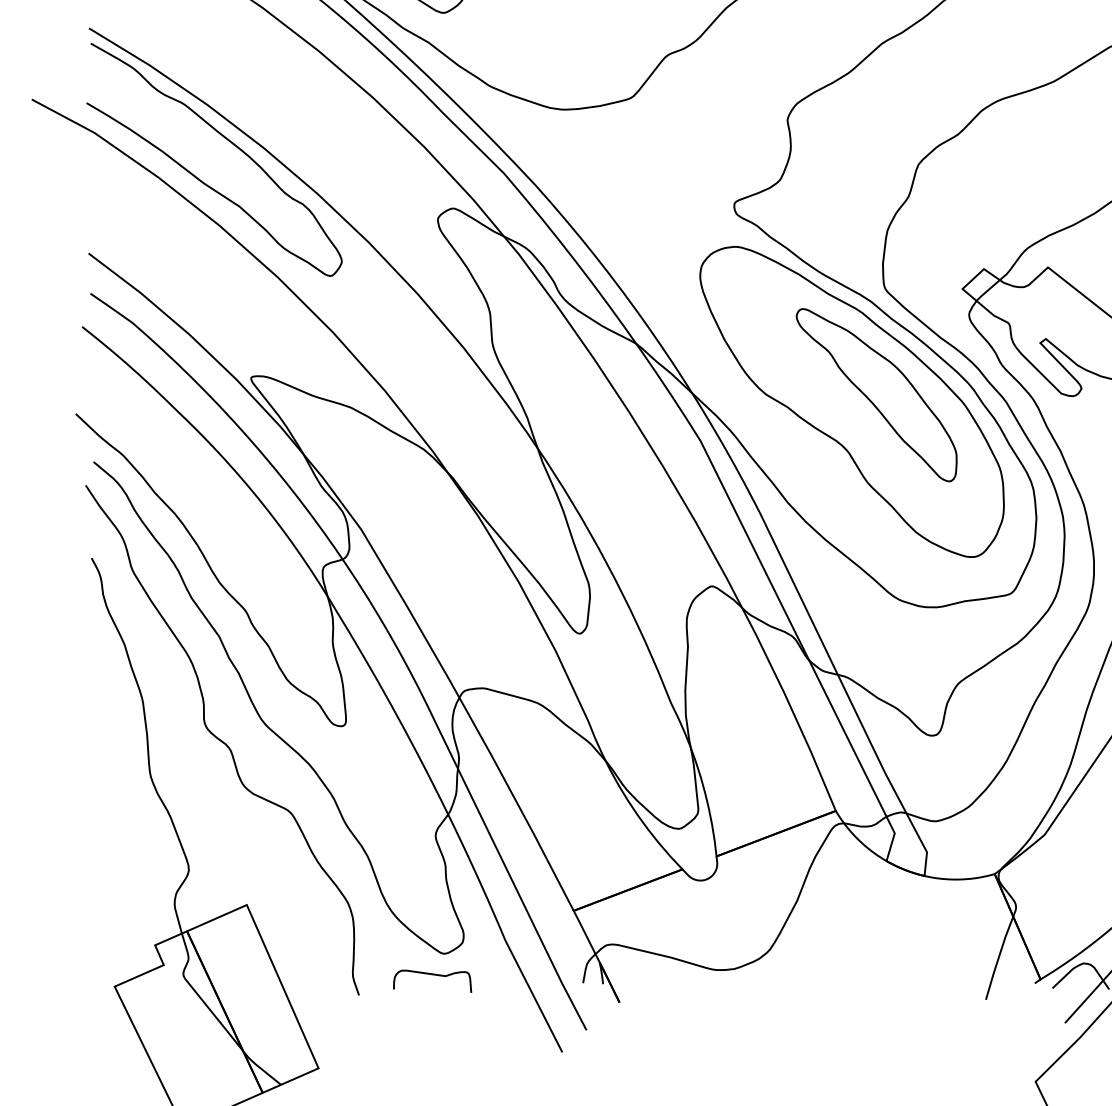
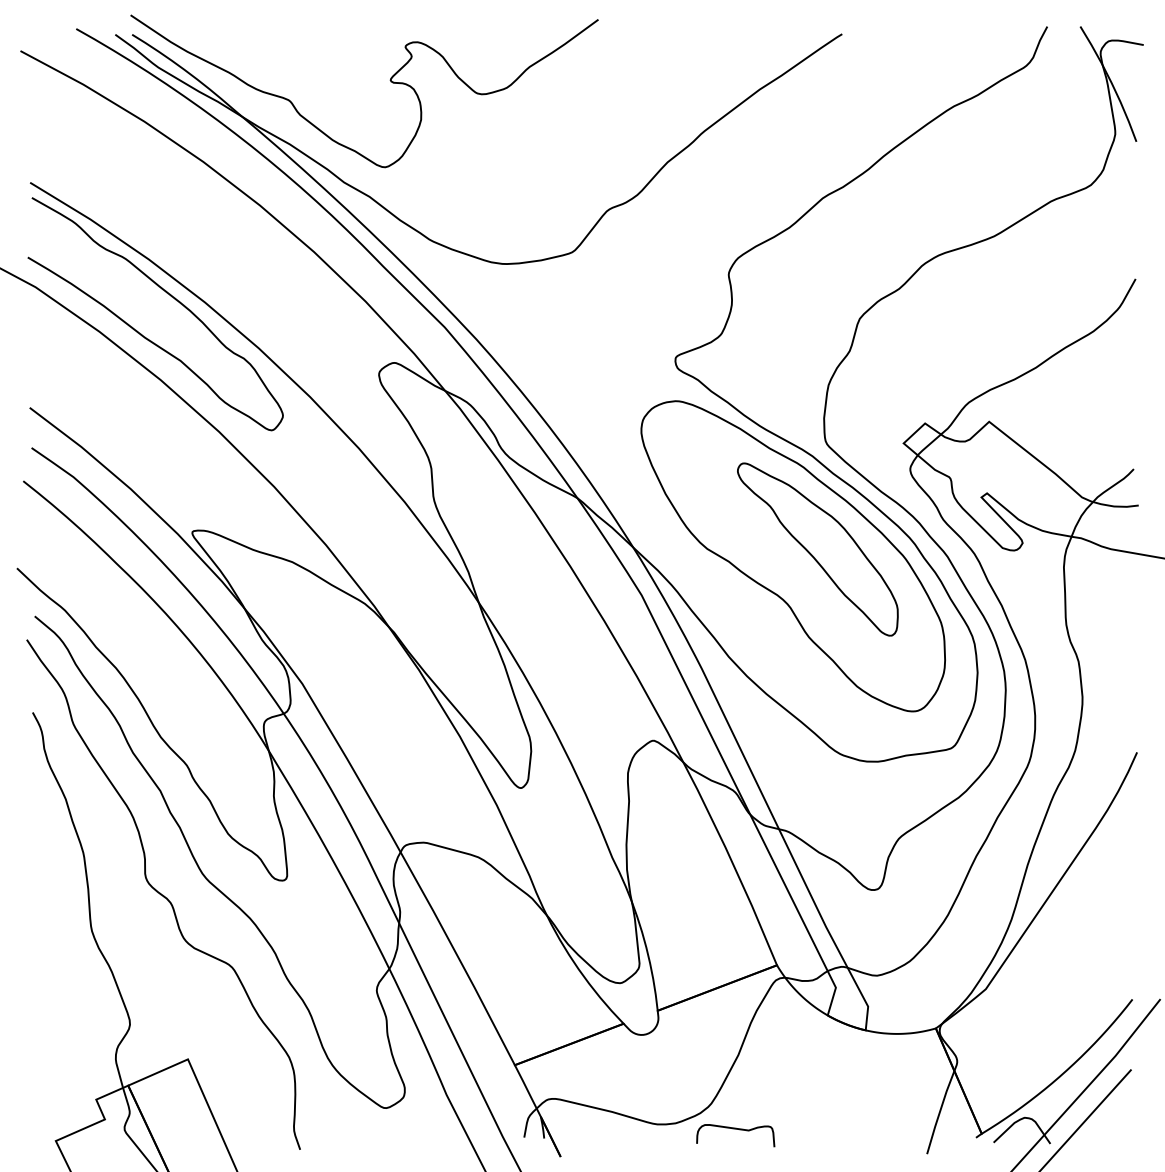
curve: (432, 975) -> (735, 1129), moved

